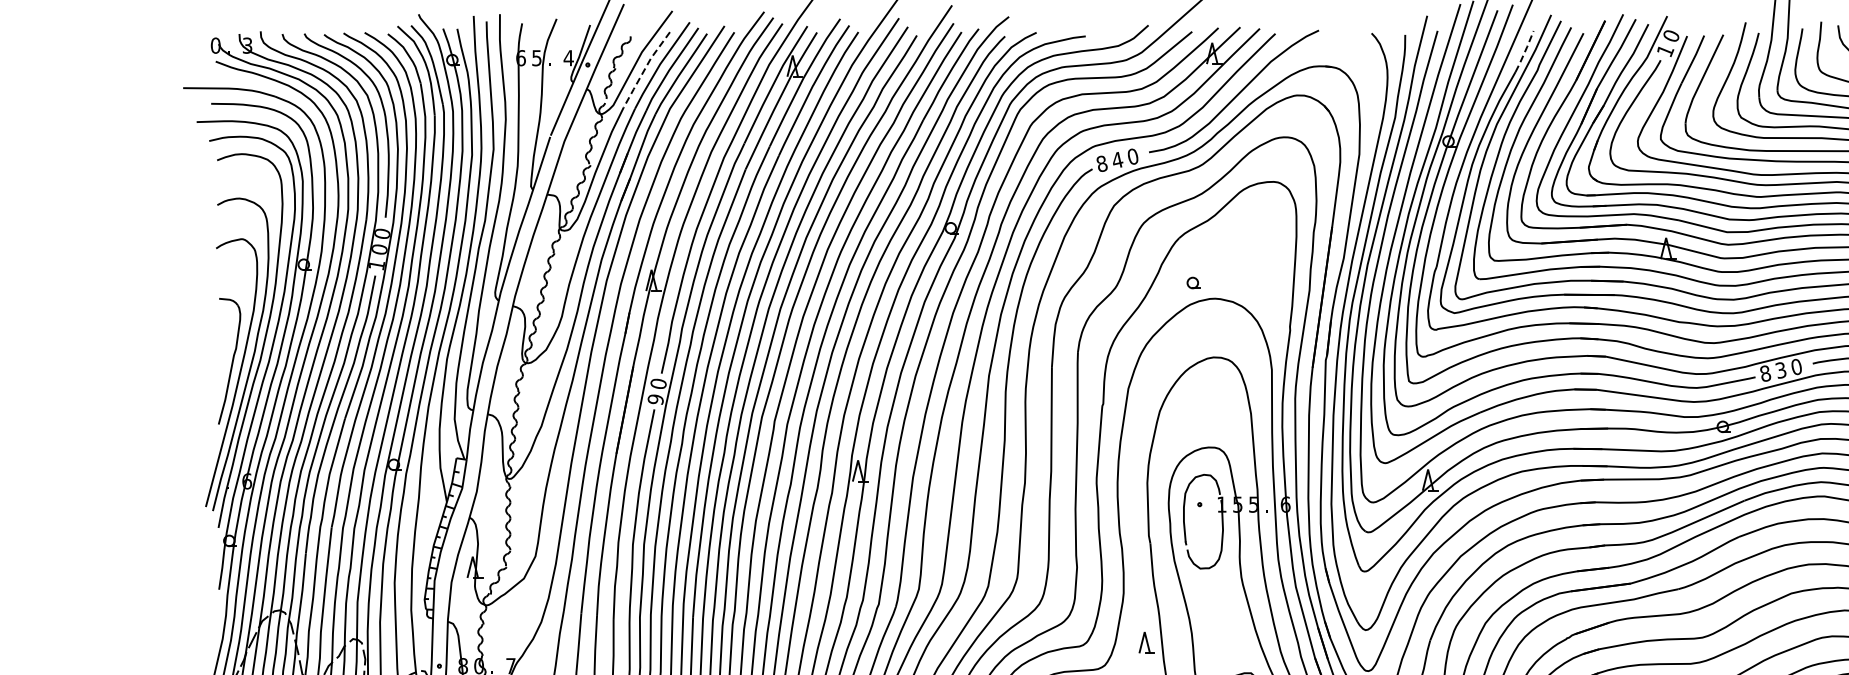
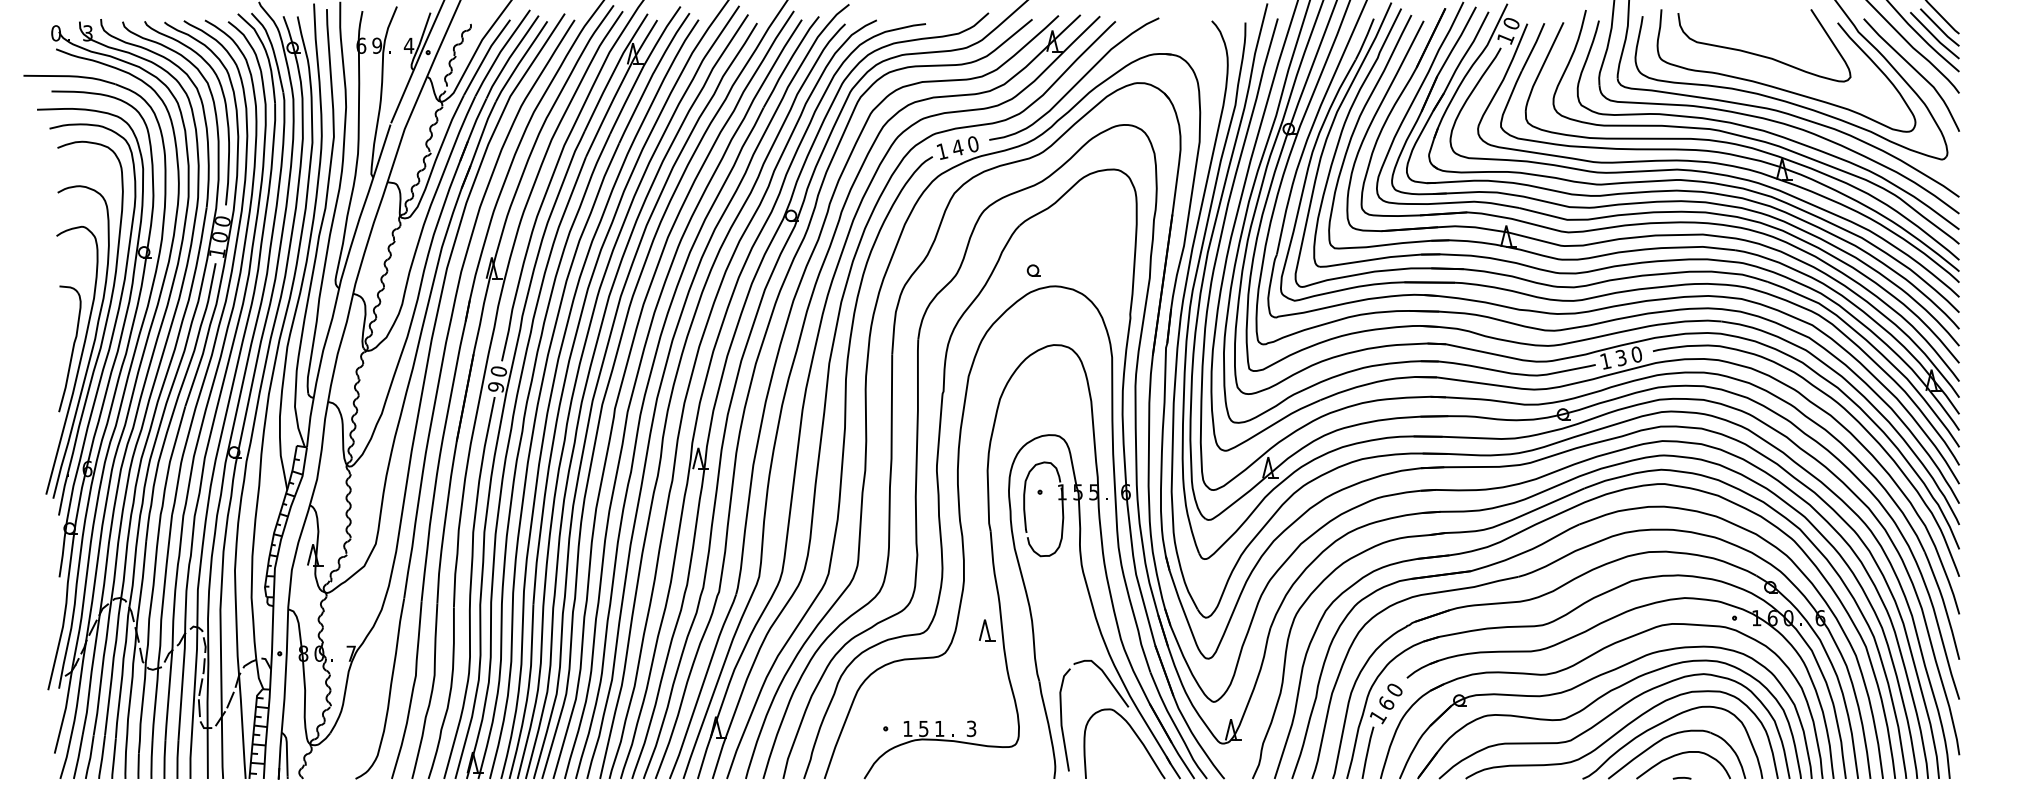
line: (1525, 50) -> (1365, 38), dashed -> solid
text: (537, 57) -> (377, 45), 5 -> 9
line: (645, 69) -> (485, 57), dashed -> solid
text: (1102, 163) -> (942, 151), 8 -> 1
text: (1765, 373) -> (1605, 361), 8 -> 1

